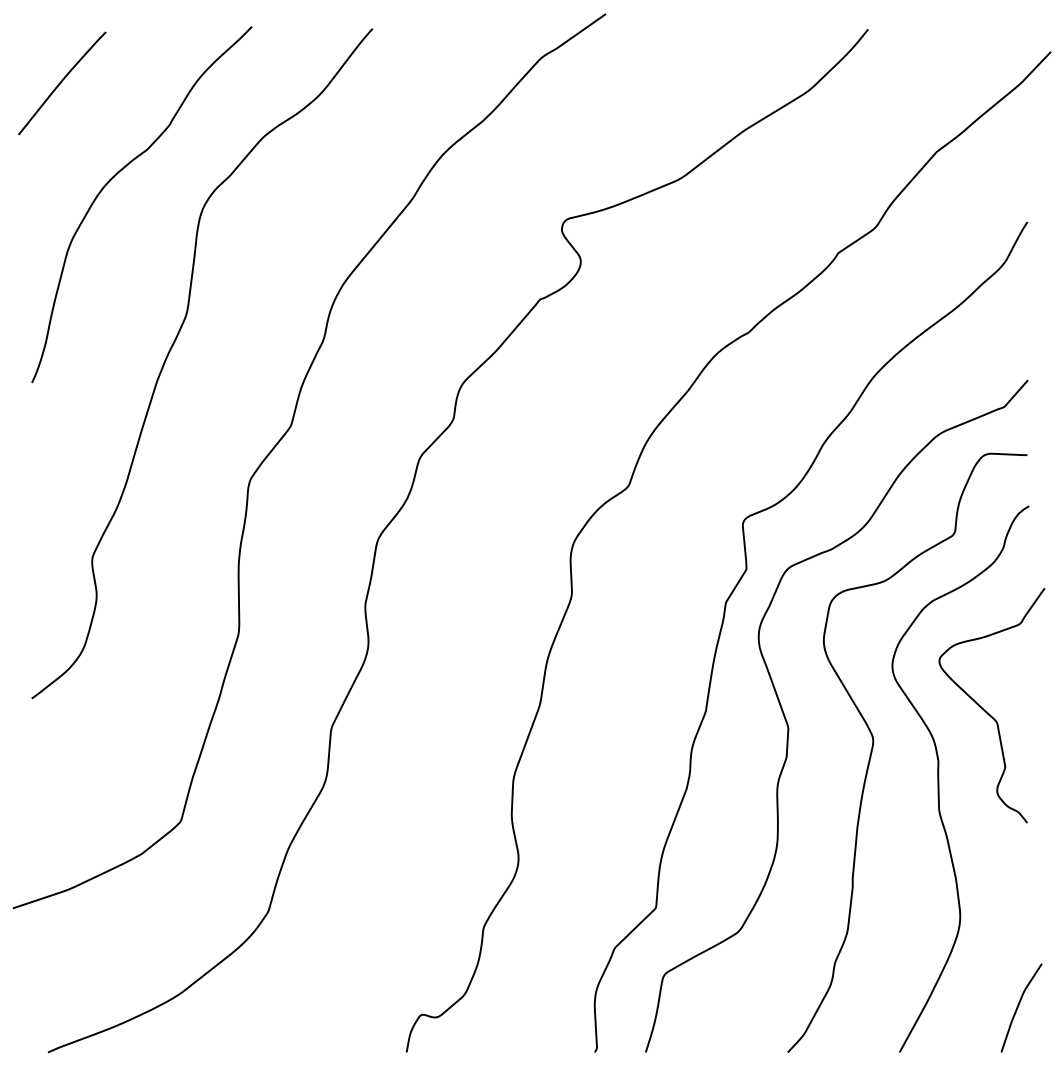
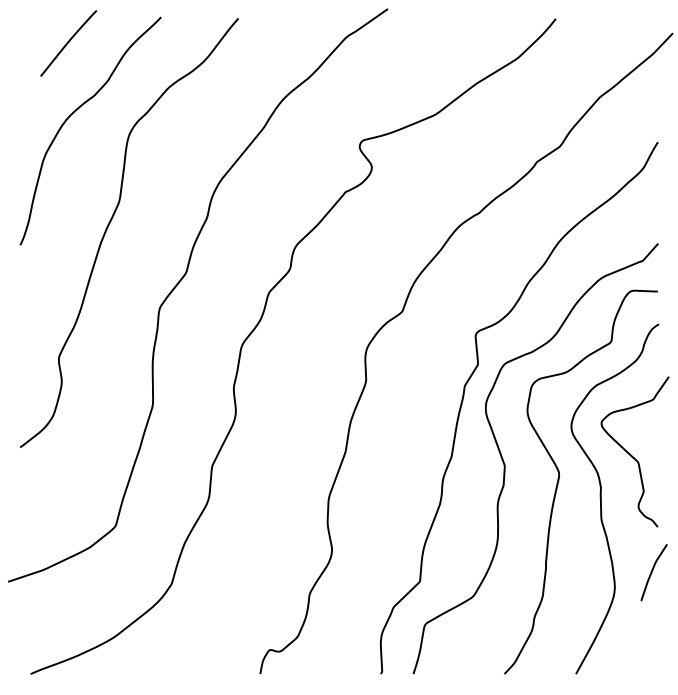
curve: (61, 83) -> (68, 43), moved
curve: (1018, 1007) -> (652, 572), moved

